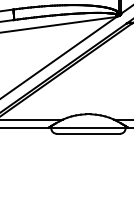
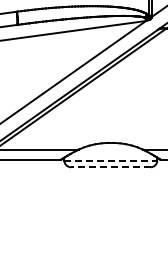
line: (88, 128) -> (111, 160), solid -> dashed
line: (88, 133) -> (110, 167), solid -> dashed

